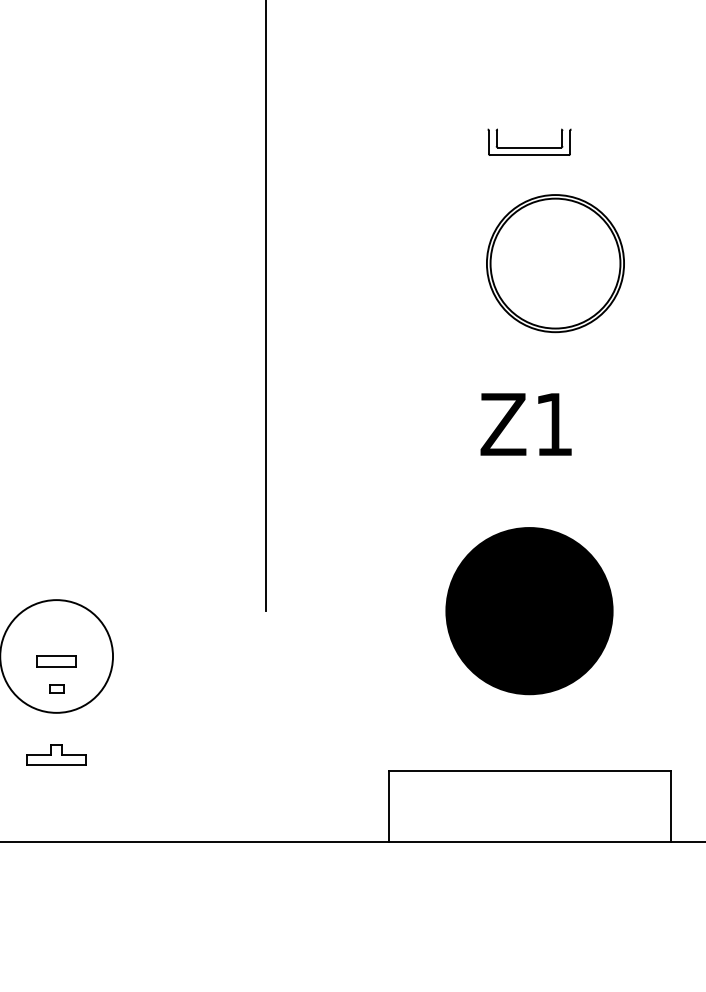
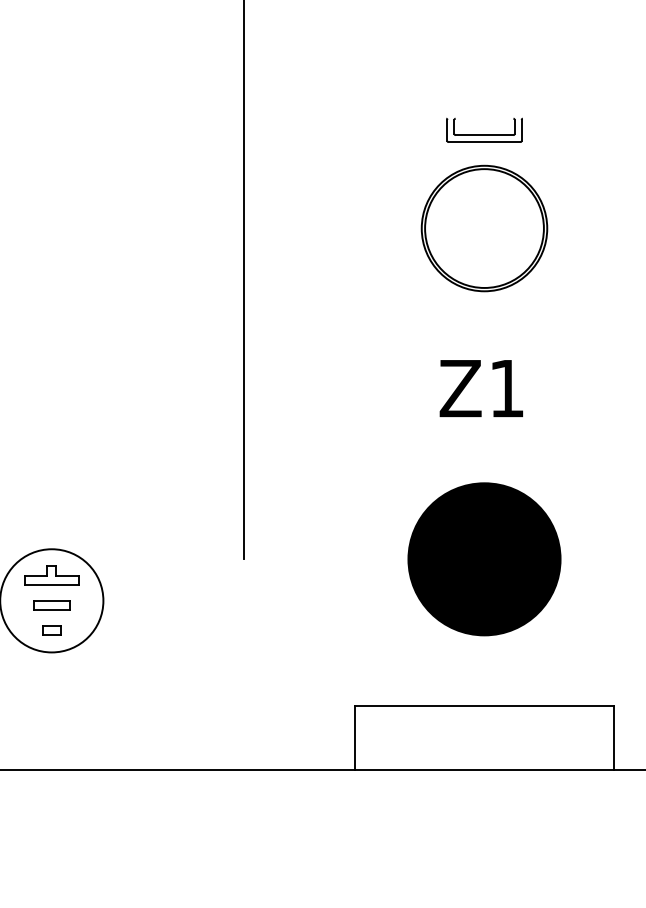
part: (555, 263) -> (484, 228), moved
part: (56, 688) -> (51, 630), size x1.43
part: (56, 754) -> (51, 575), moved

